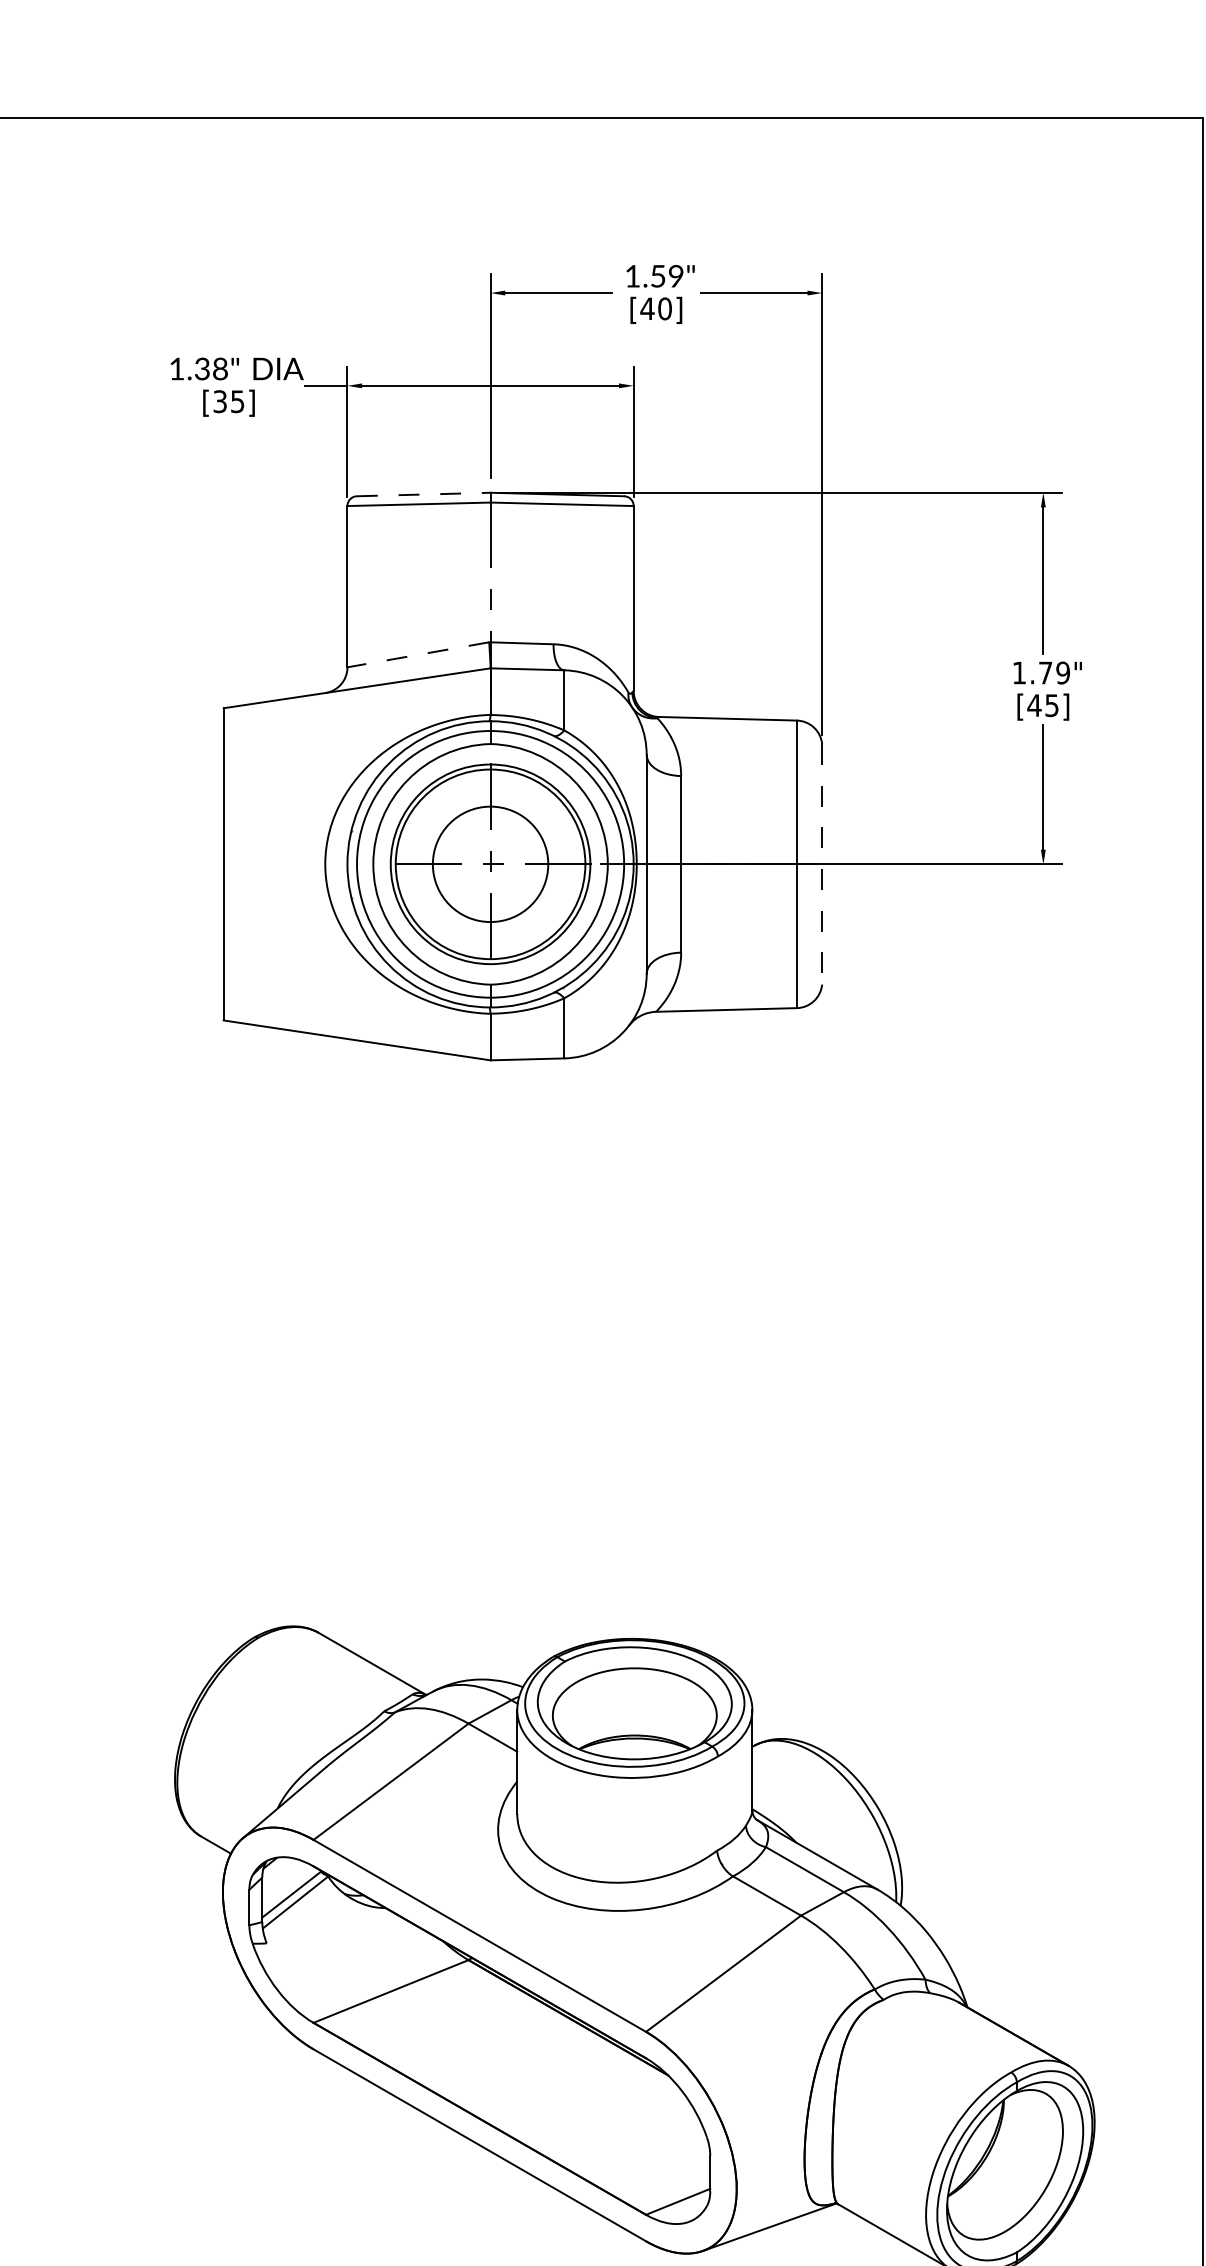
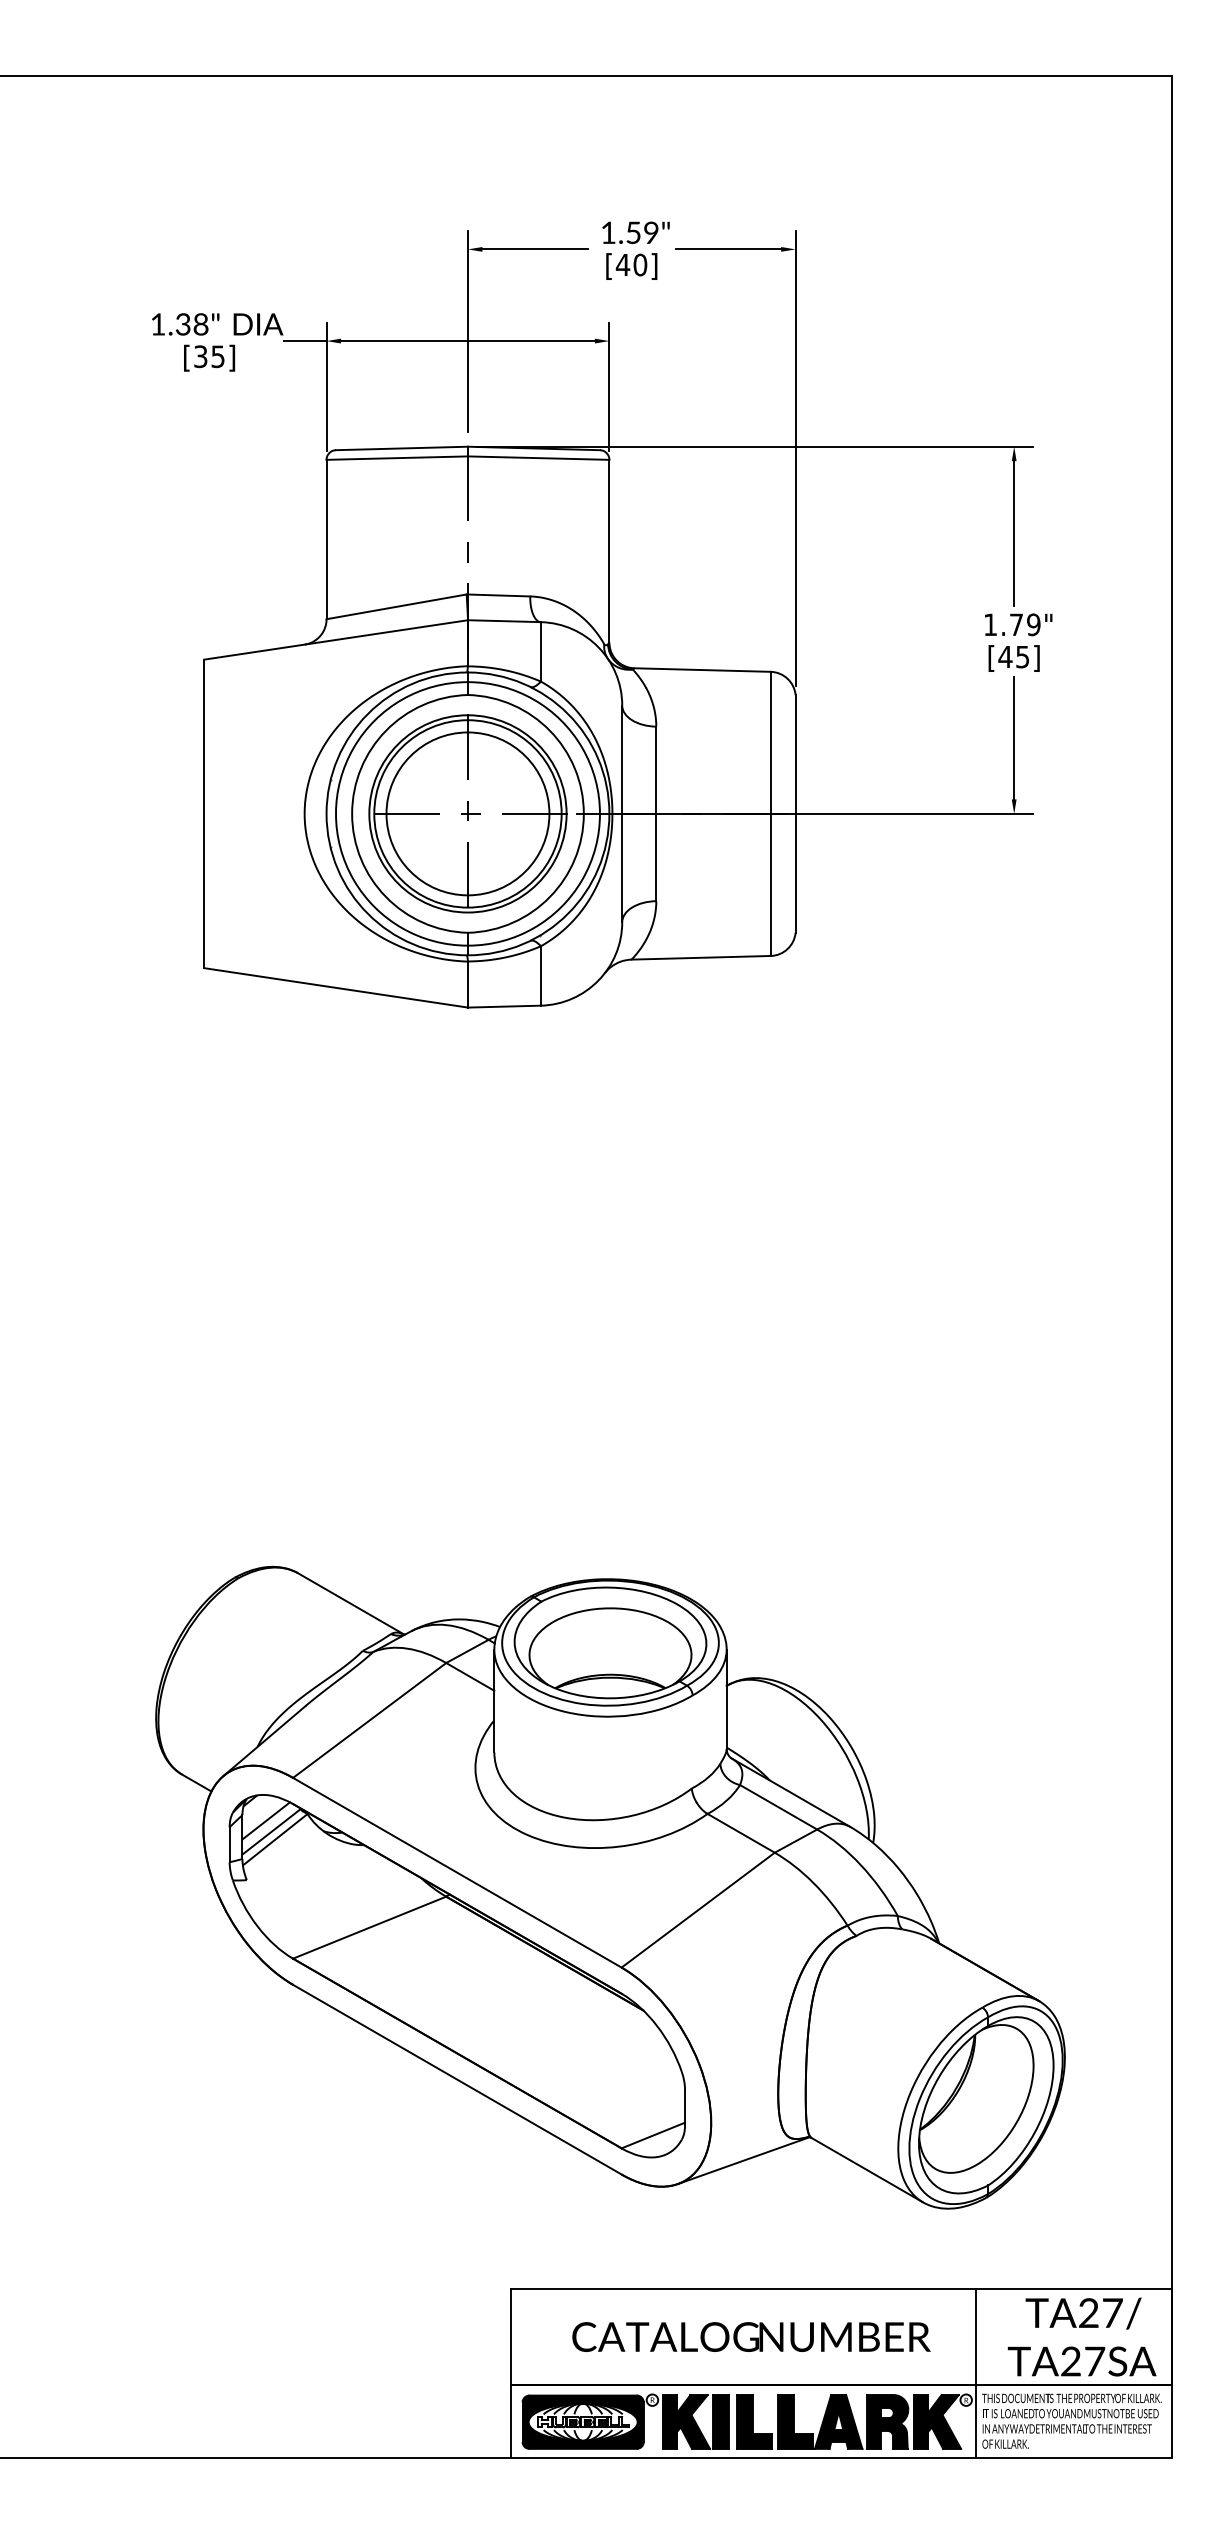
line: (424, 494) -> (402, 448), dashed -> solid
line: (418, 654) -> (396, 606), dashed -> solid
circle: (490, 863) -> (467, 813), size x1.43
line: (822, 863) -> (795, 813), dashed -> solid
line: (286, 1883) -> (266, 1820), added

